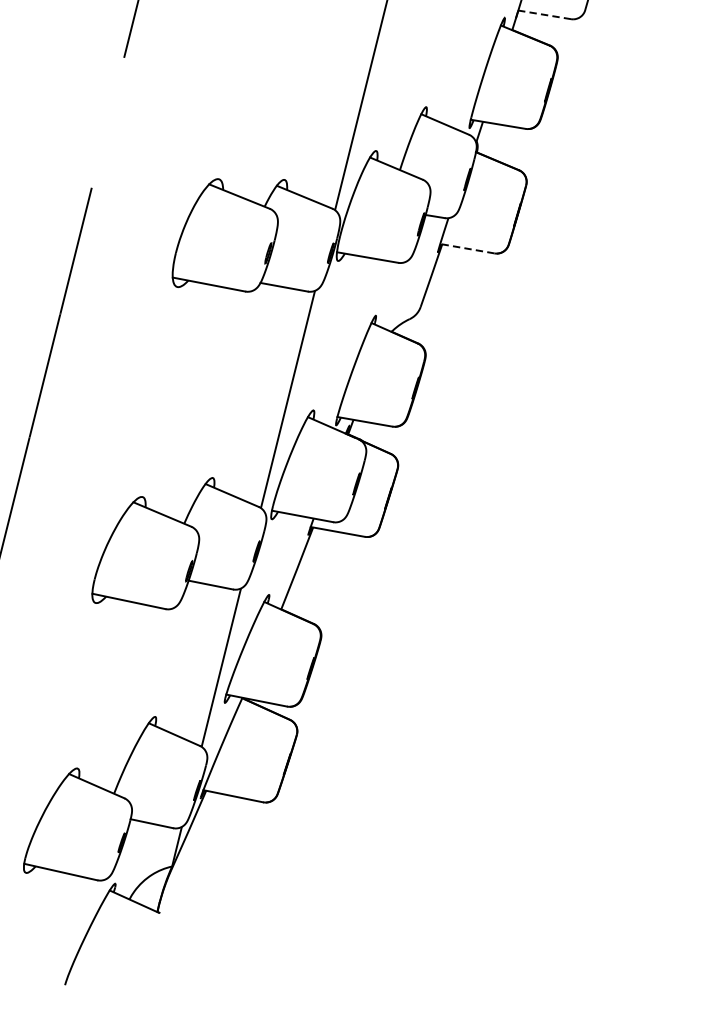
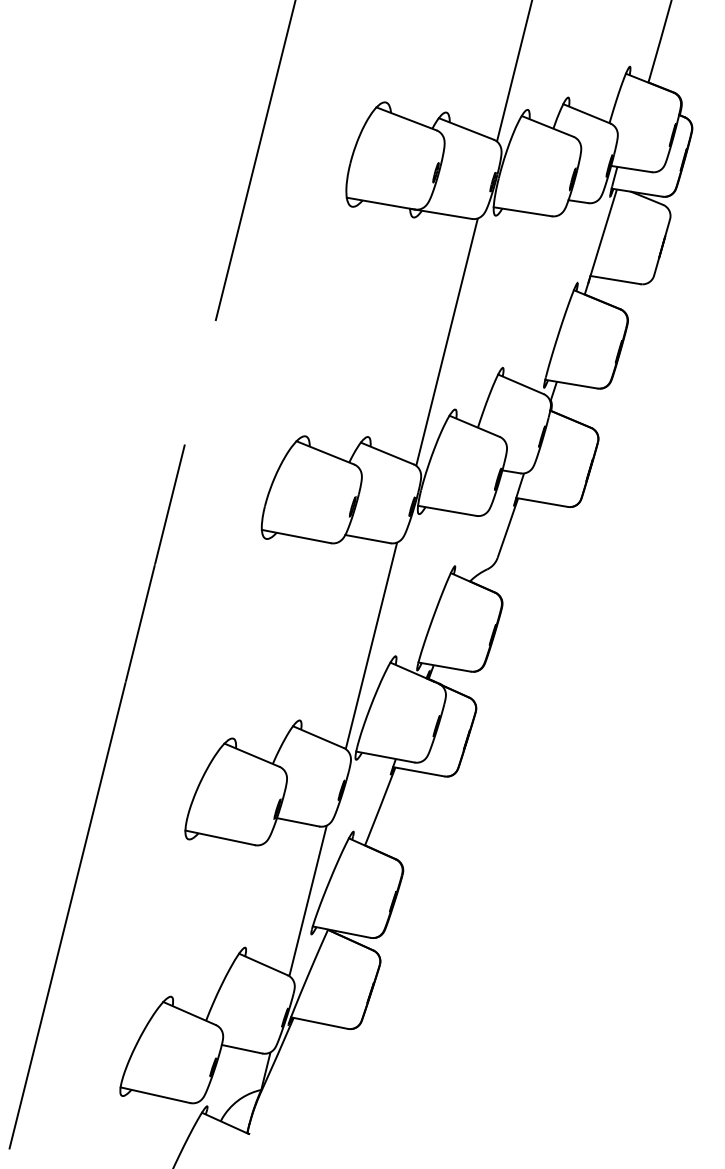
line: (544, 15) -> (615, 280), dashed -> solid
line: (466, 248) -> (541, 502), dashed -> solid

